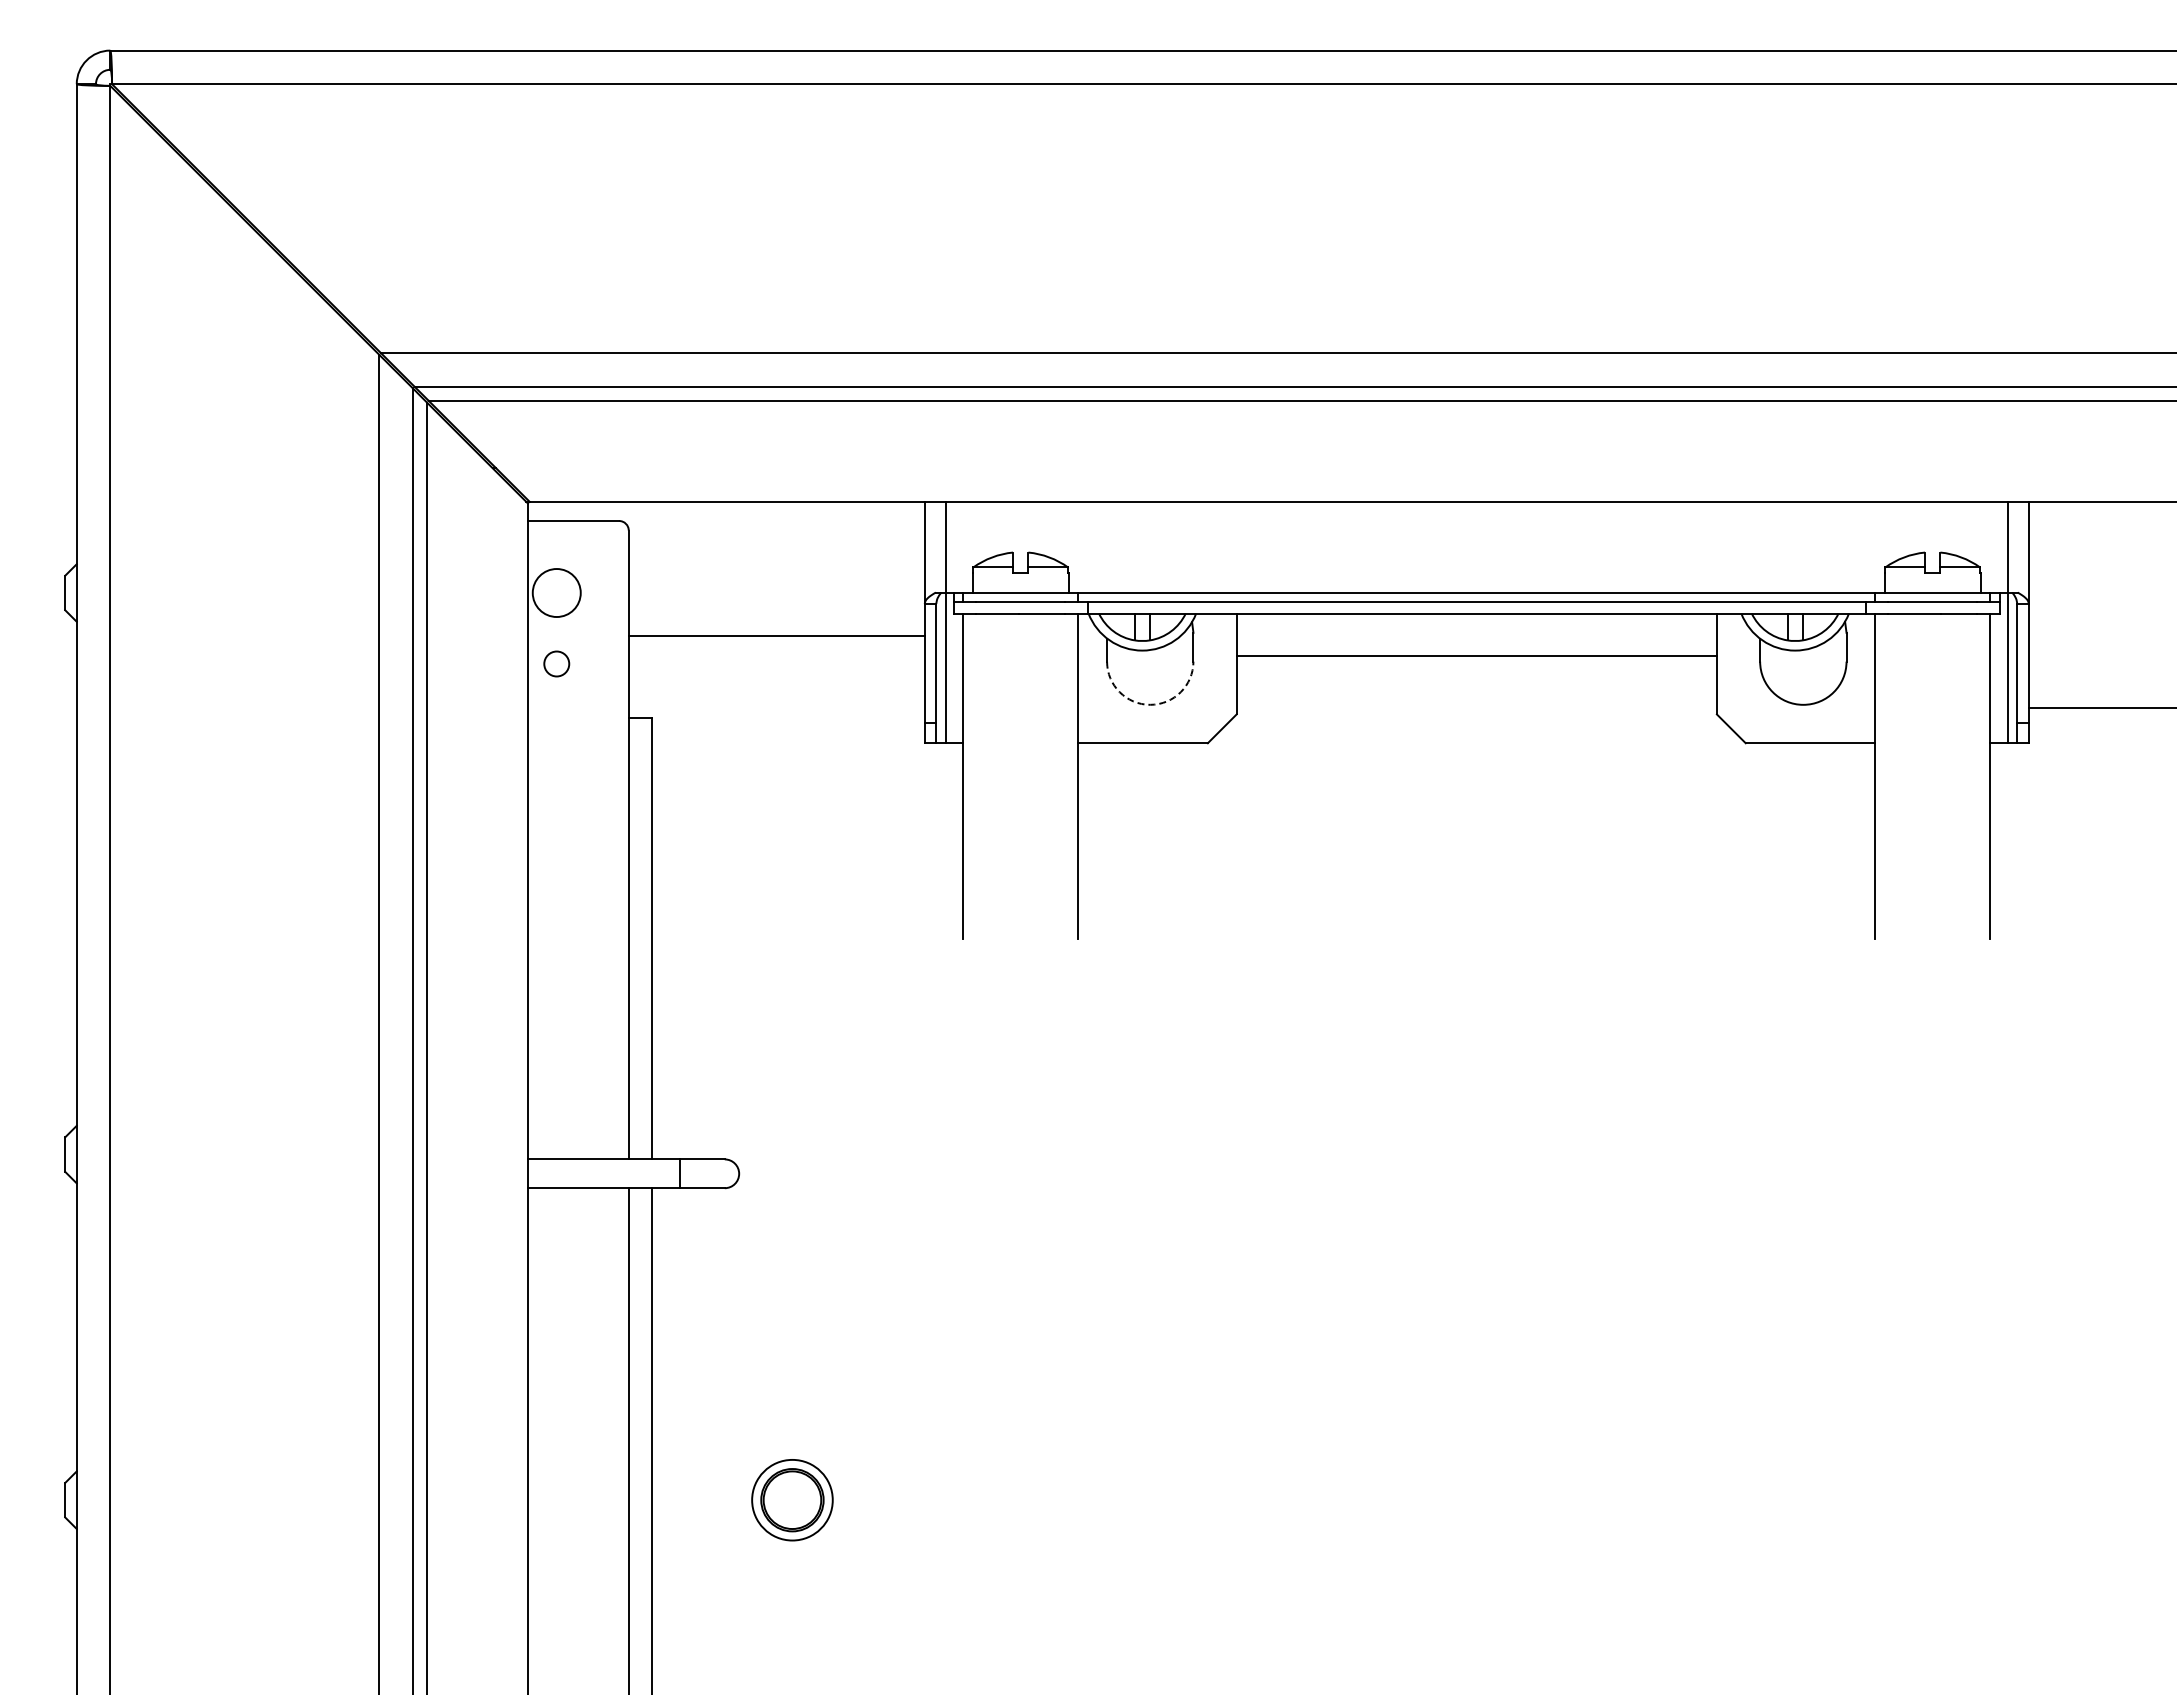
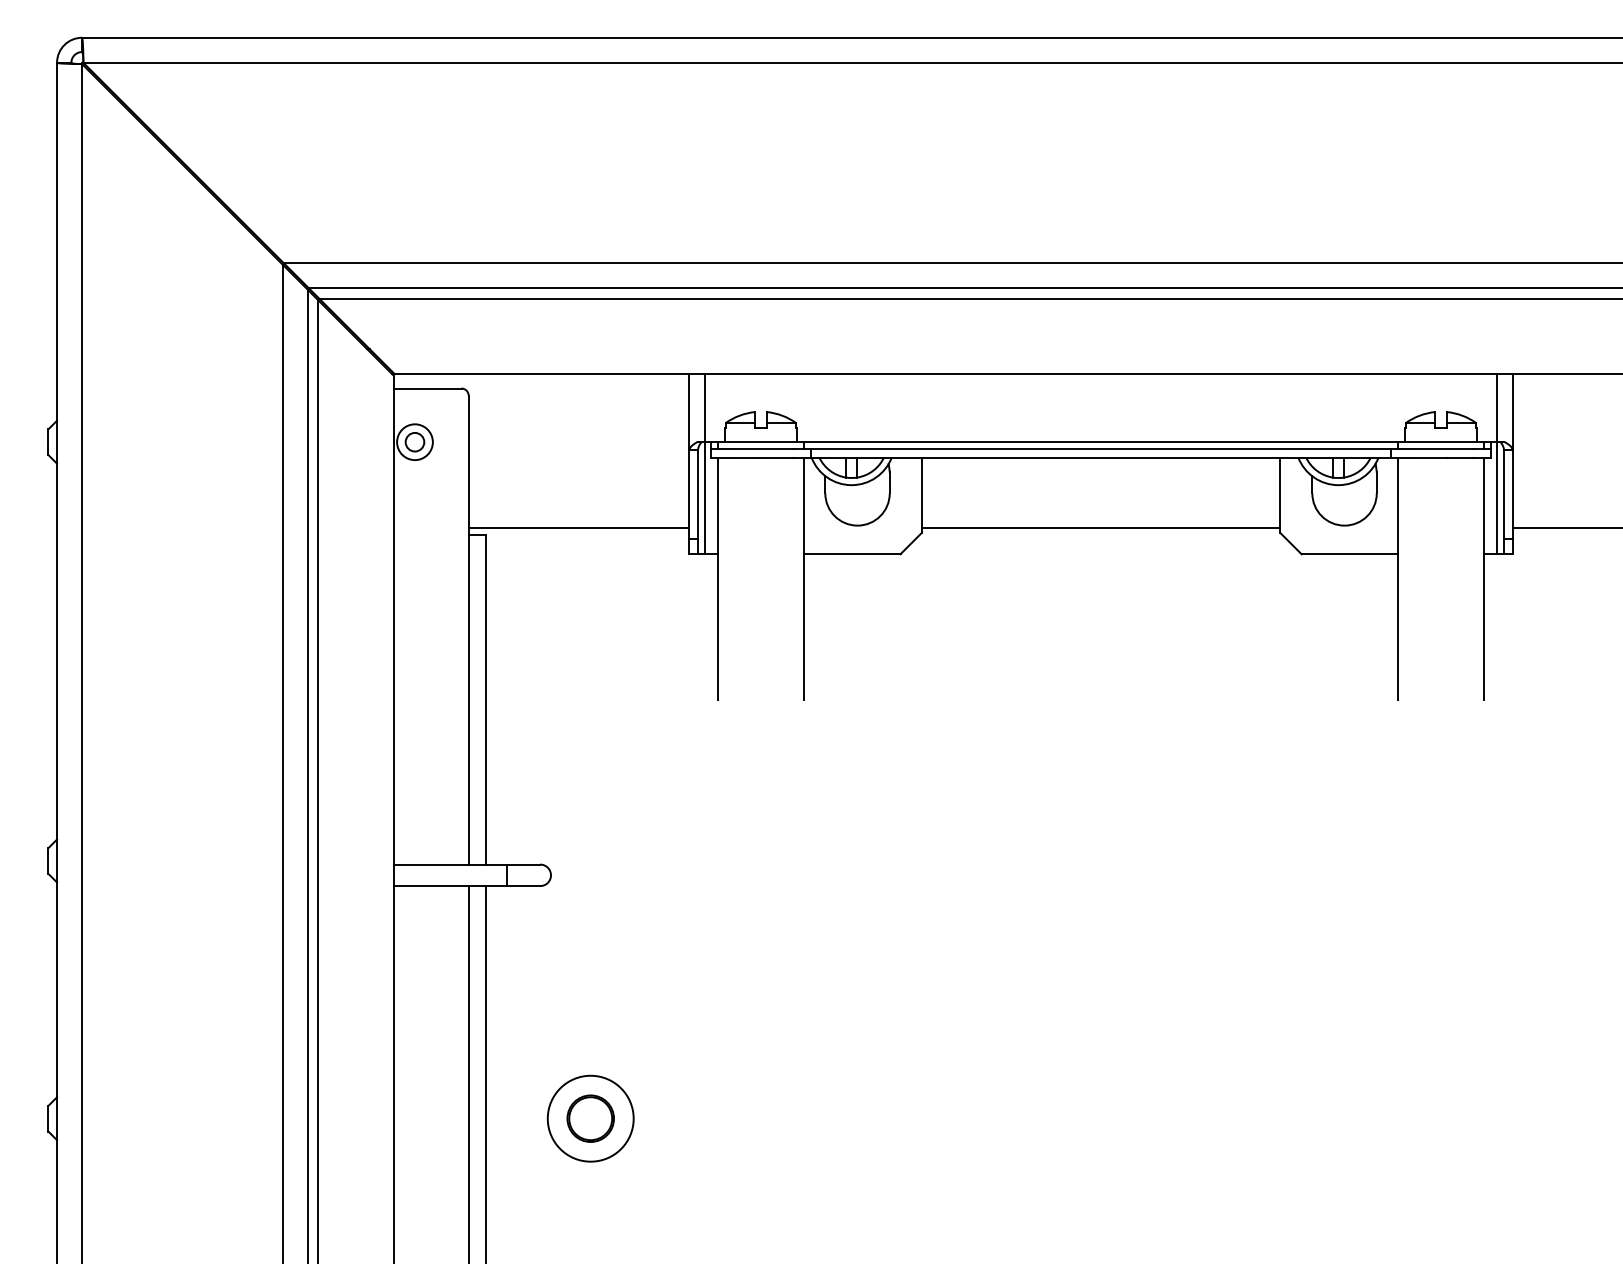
line: (776, 636) -> (578, 528), moved
line: (1476, 656) -> (1100, 528), moved
circle: (556, 663) -> (414, 441), moved
arc: (1150, 704) -> (857, 525), dashed -> solid
circle: (792, 1499) -> (590, 1118), size x1.43

